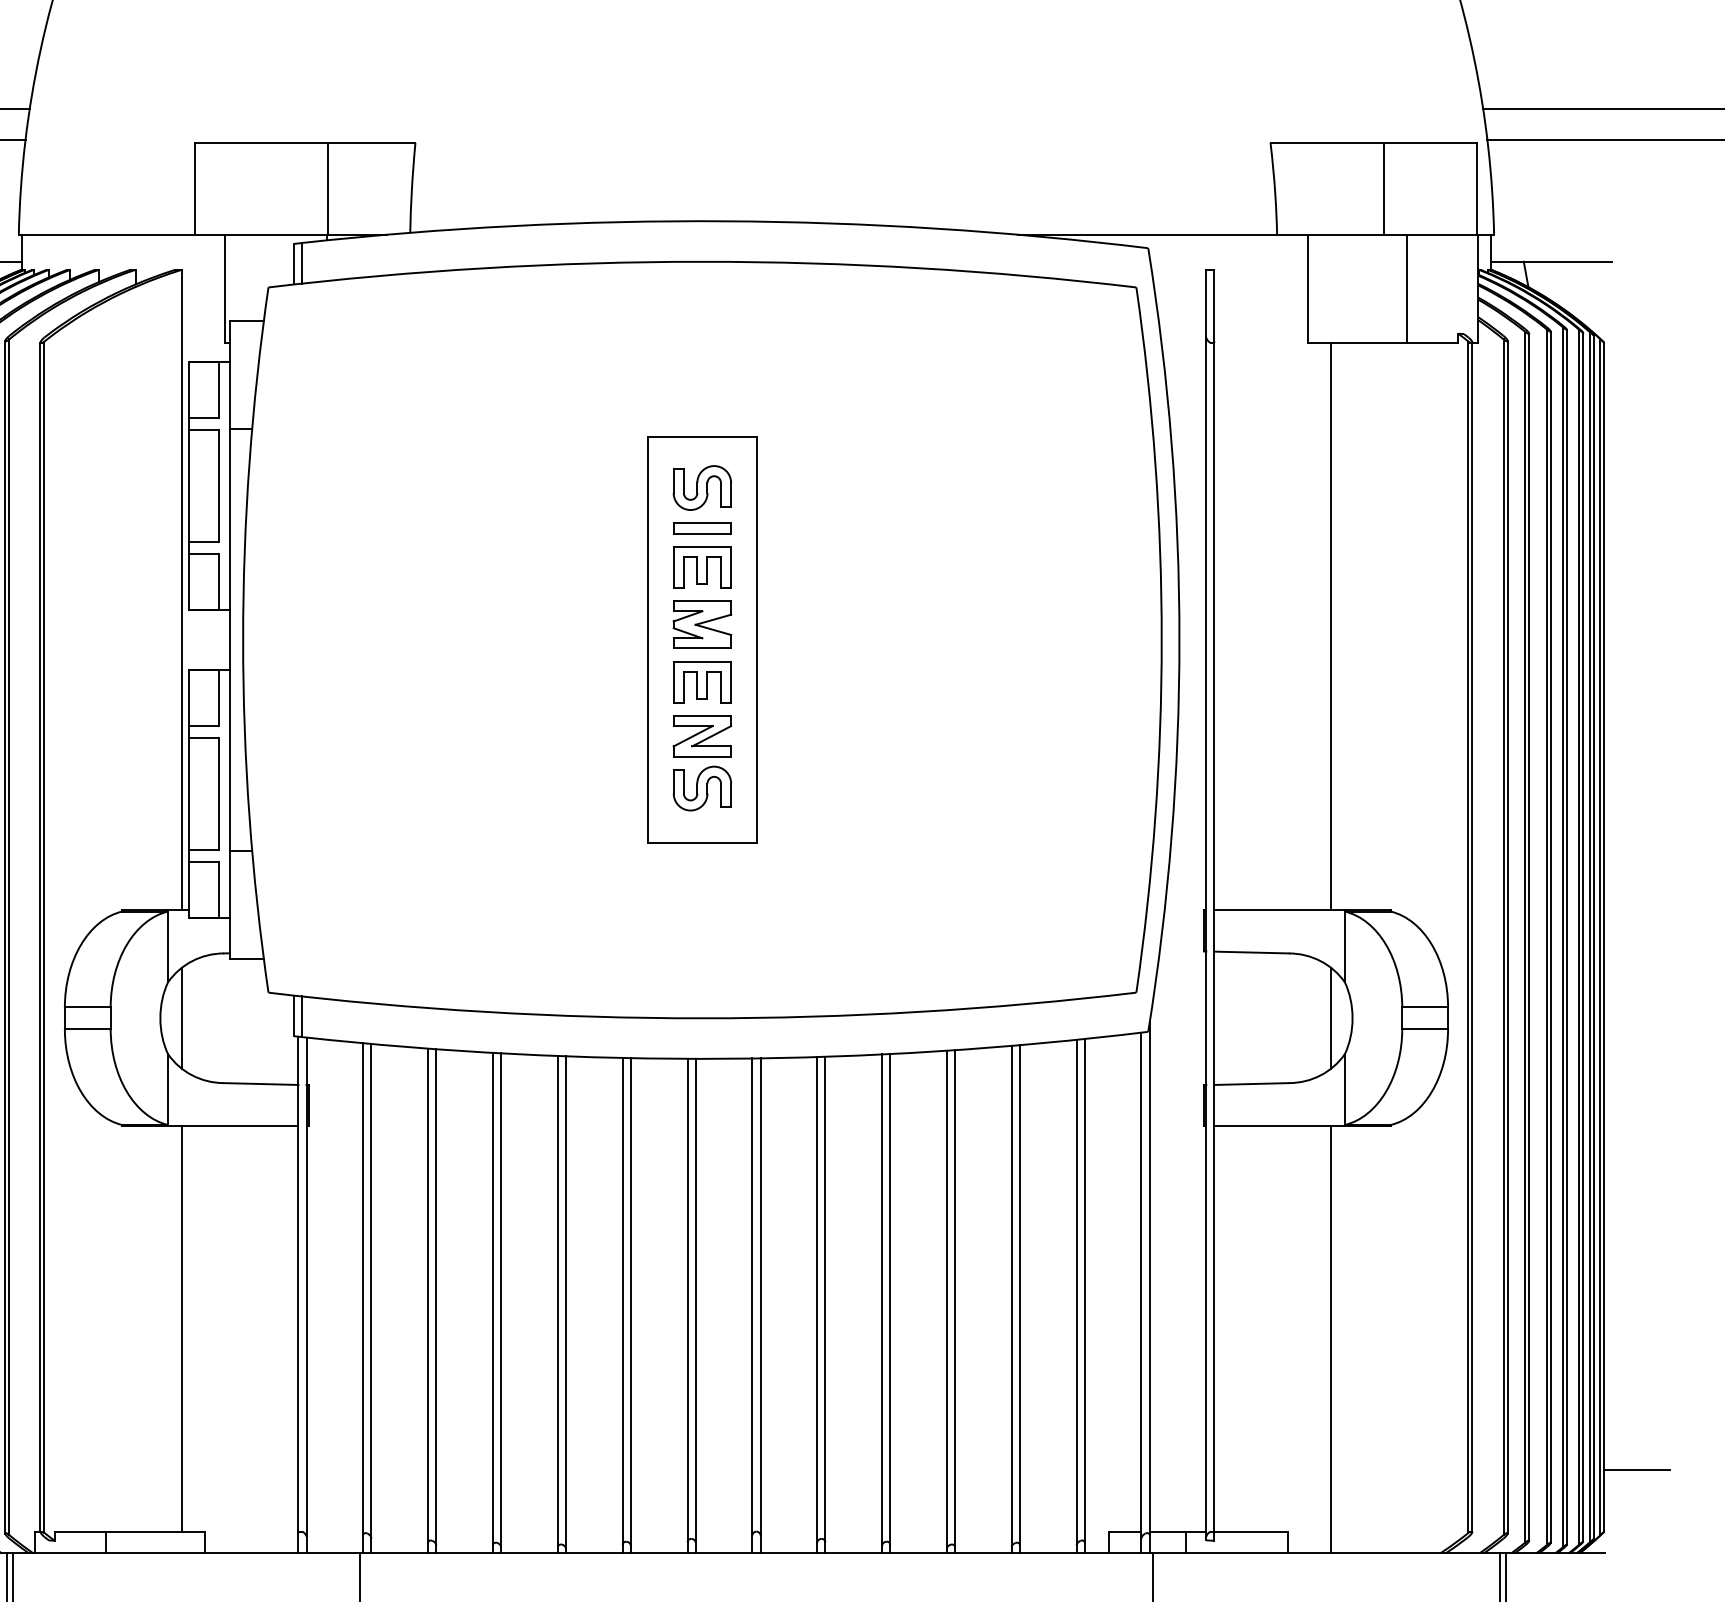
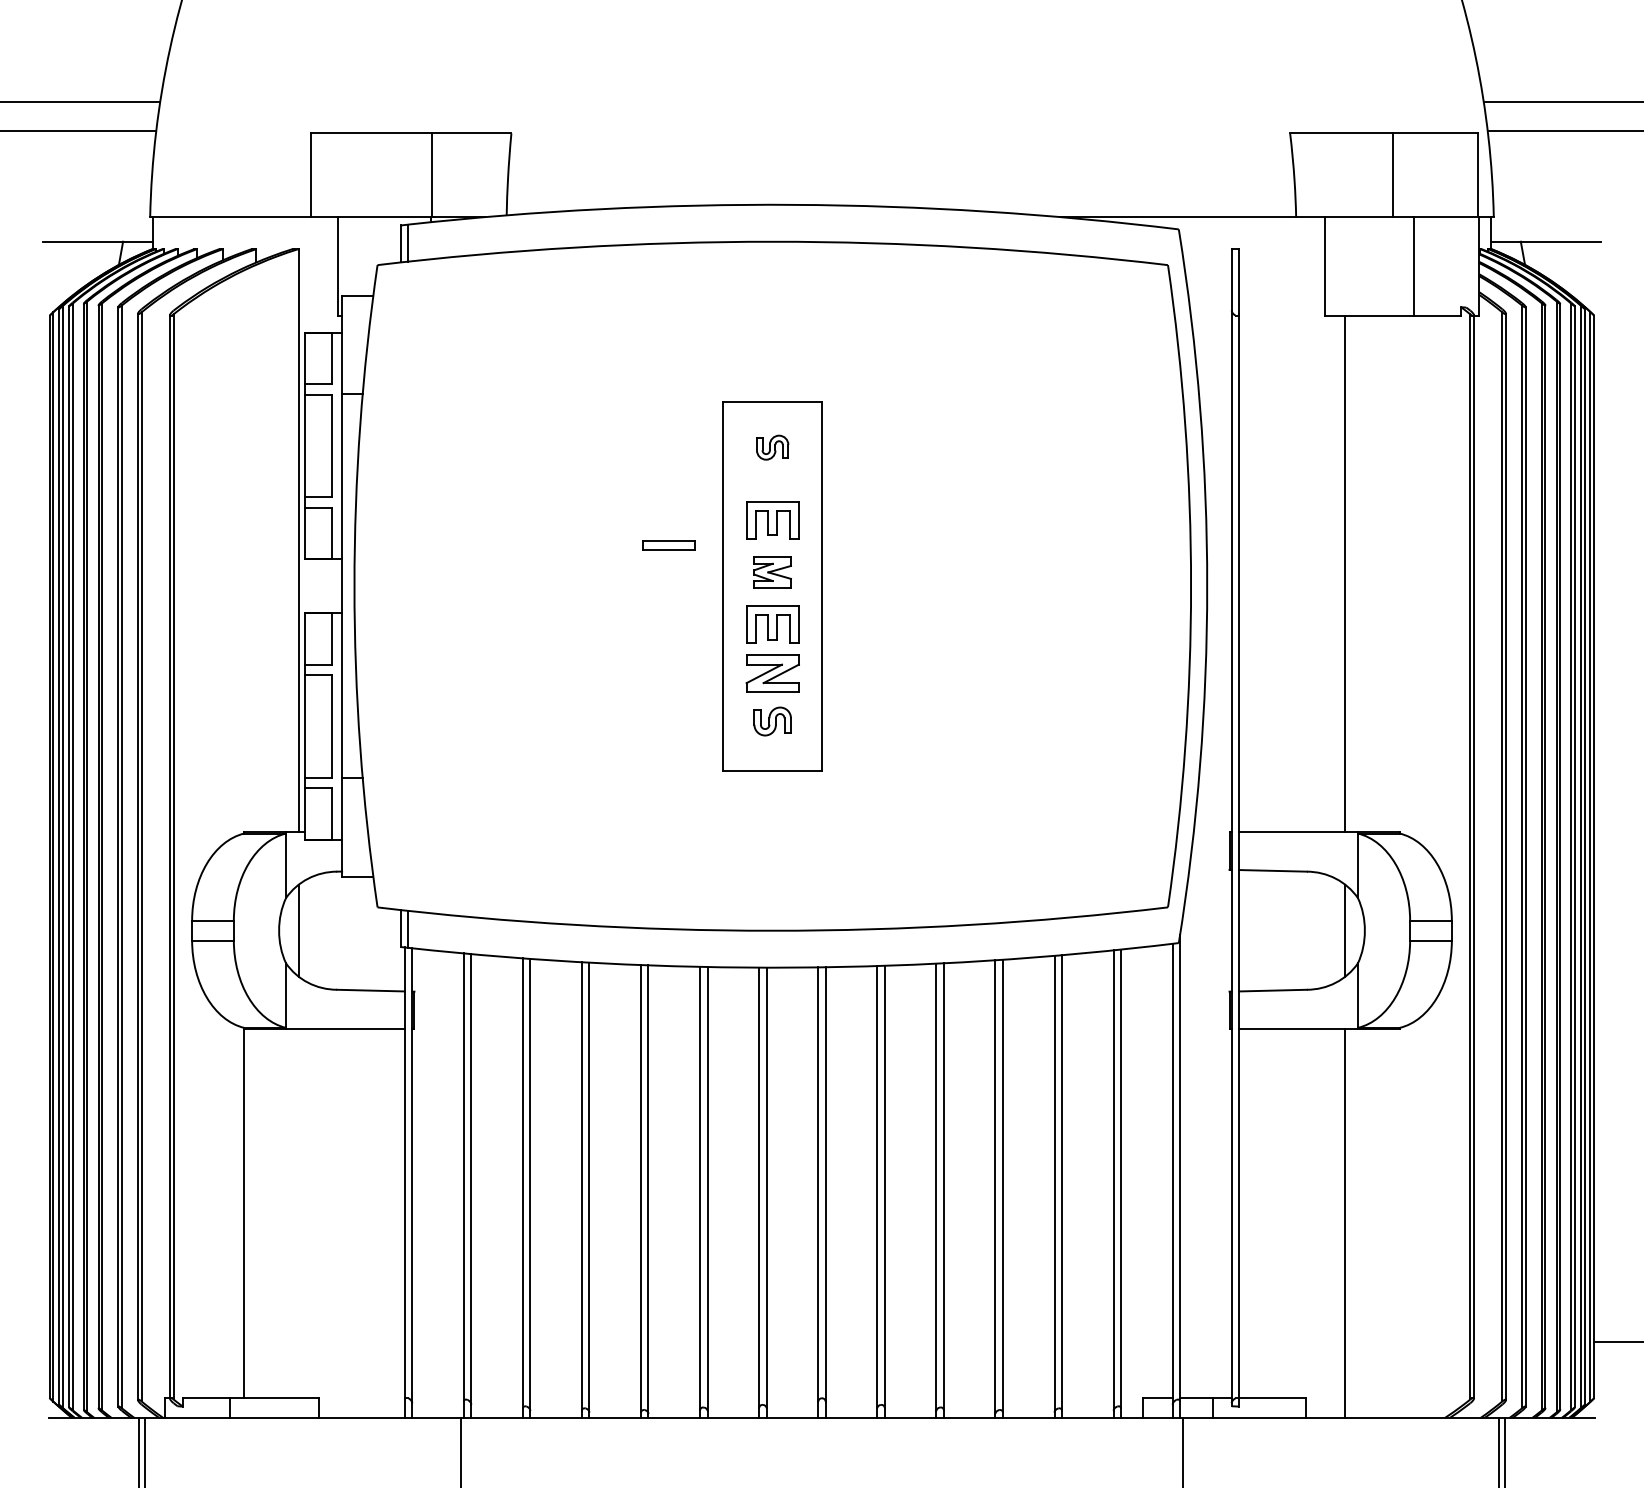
part: (702, 487) -> (772, 447), size x0.6
part: (702, 528) -> (668, 545), moved
part: (702, 624) -> (772, 572), size x0.7
part: (702, 788) -> (772, 721), size x0.7
line: (181, 1328) -> (243, 1213), moved

